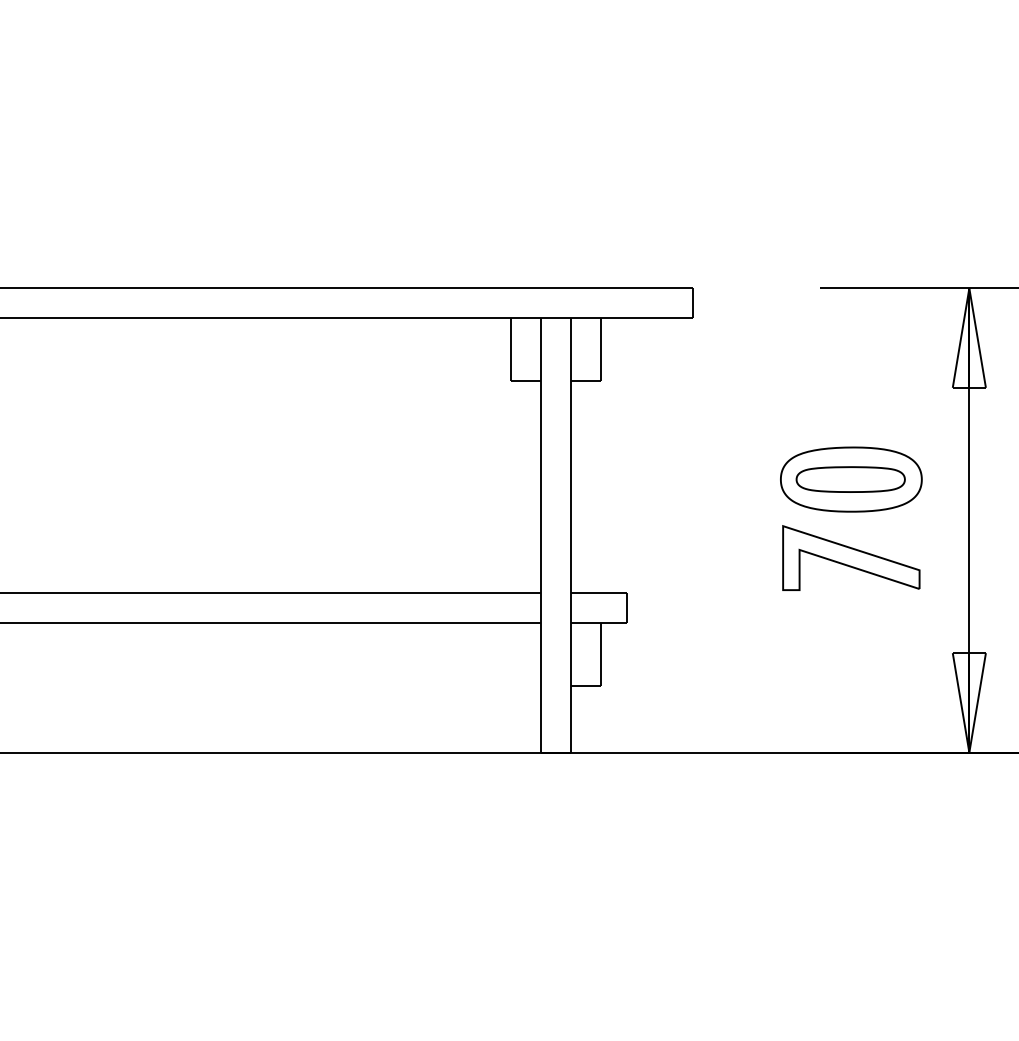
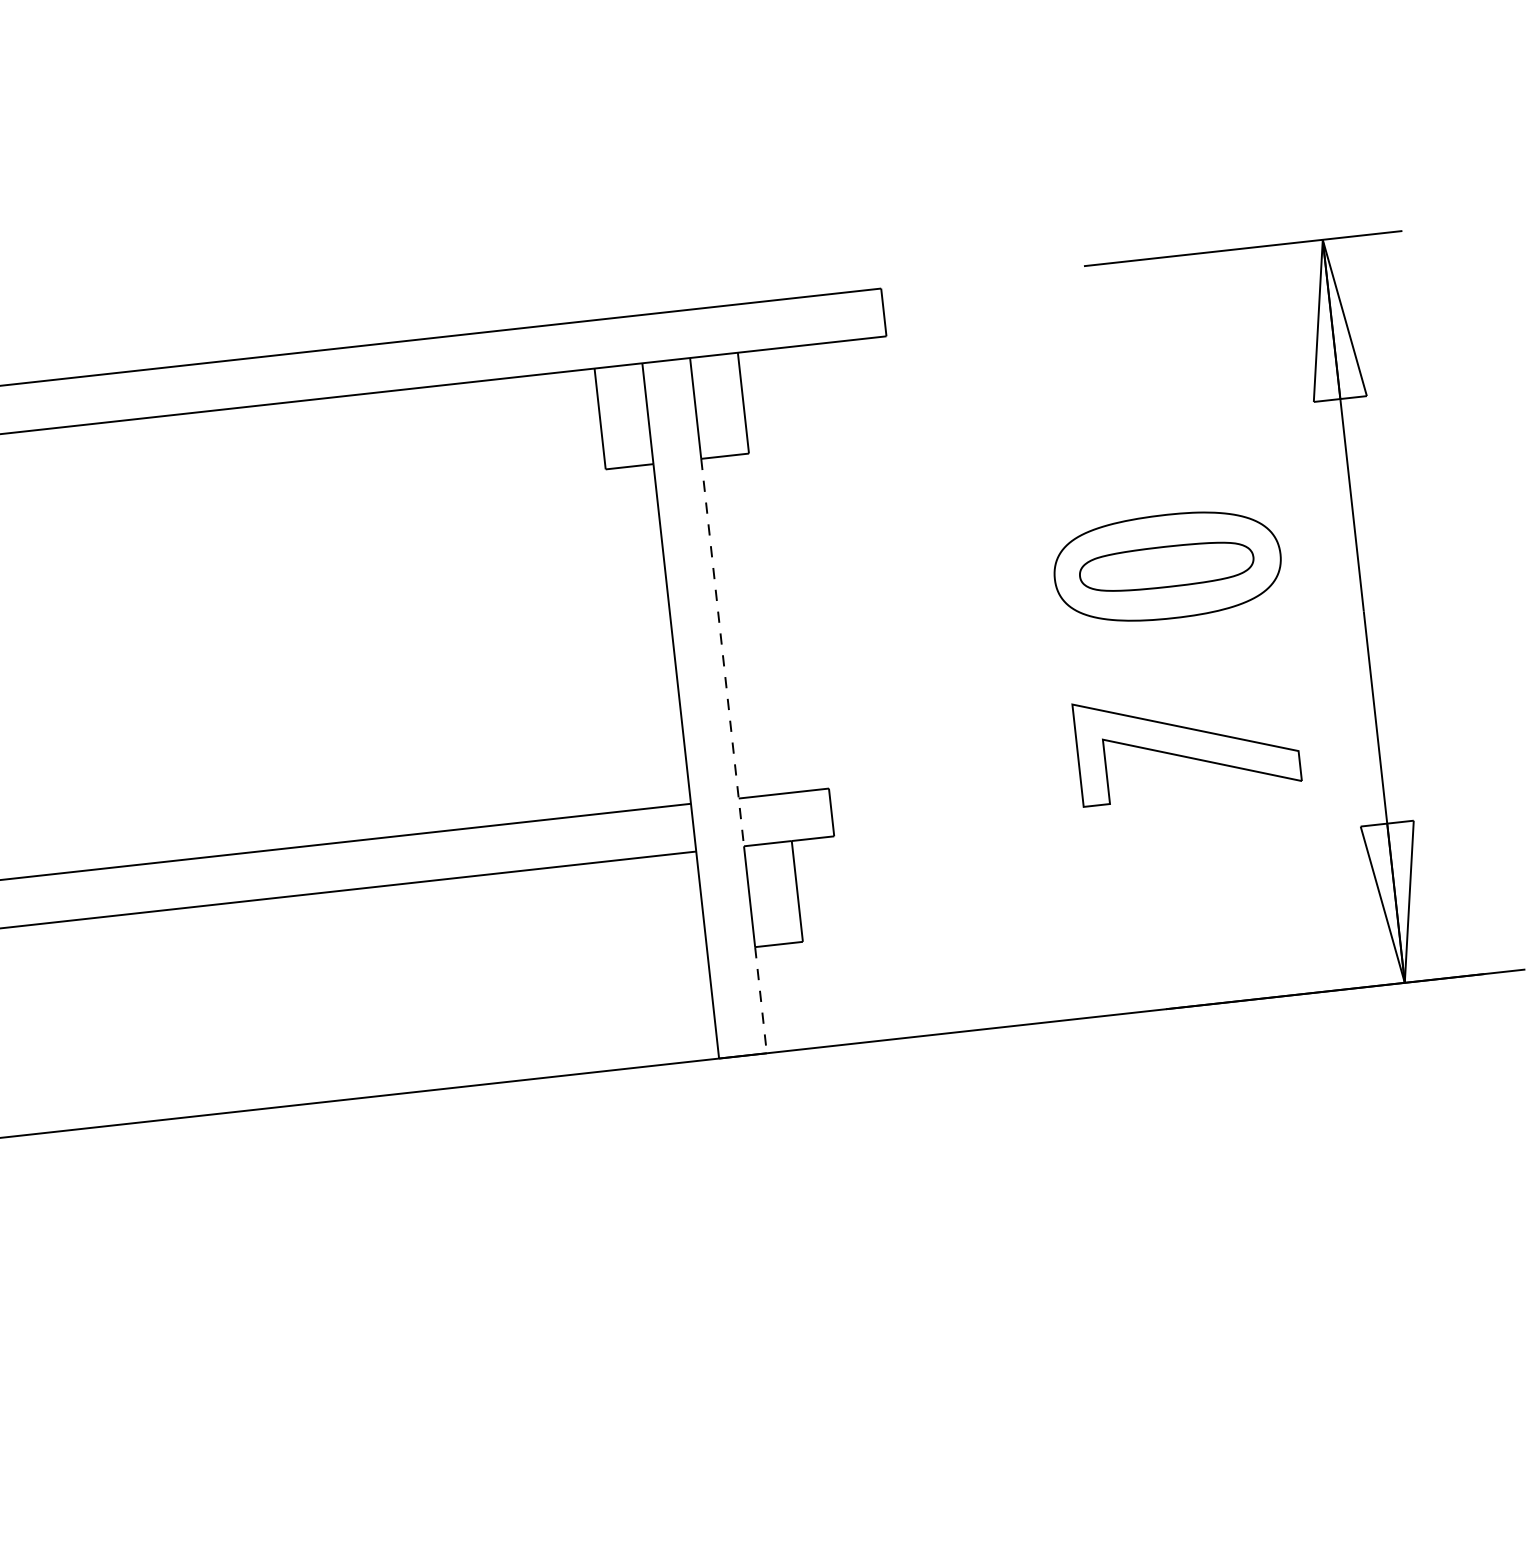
line: (570, 502) -> (722, 653), solid -> dashed
part: (851, 557) -> (1187, 742), moved
line: (570, 719) -> (760, 1000), solid -> dashed

